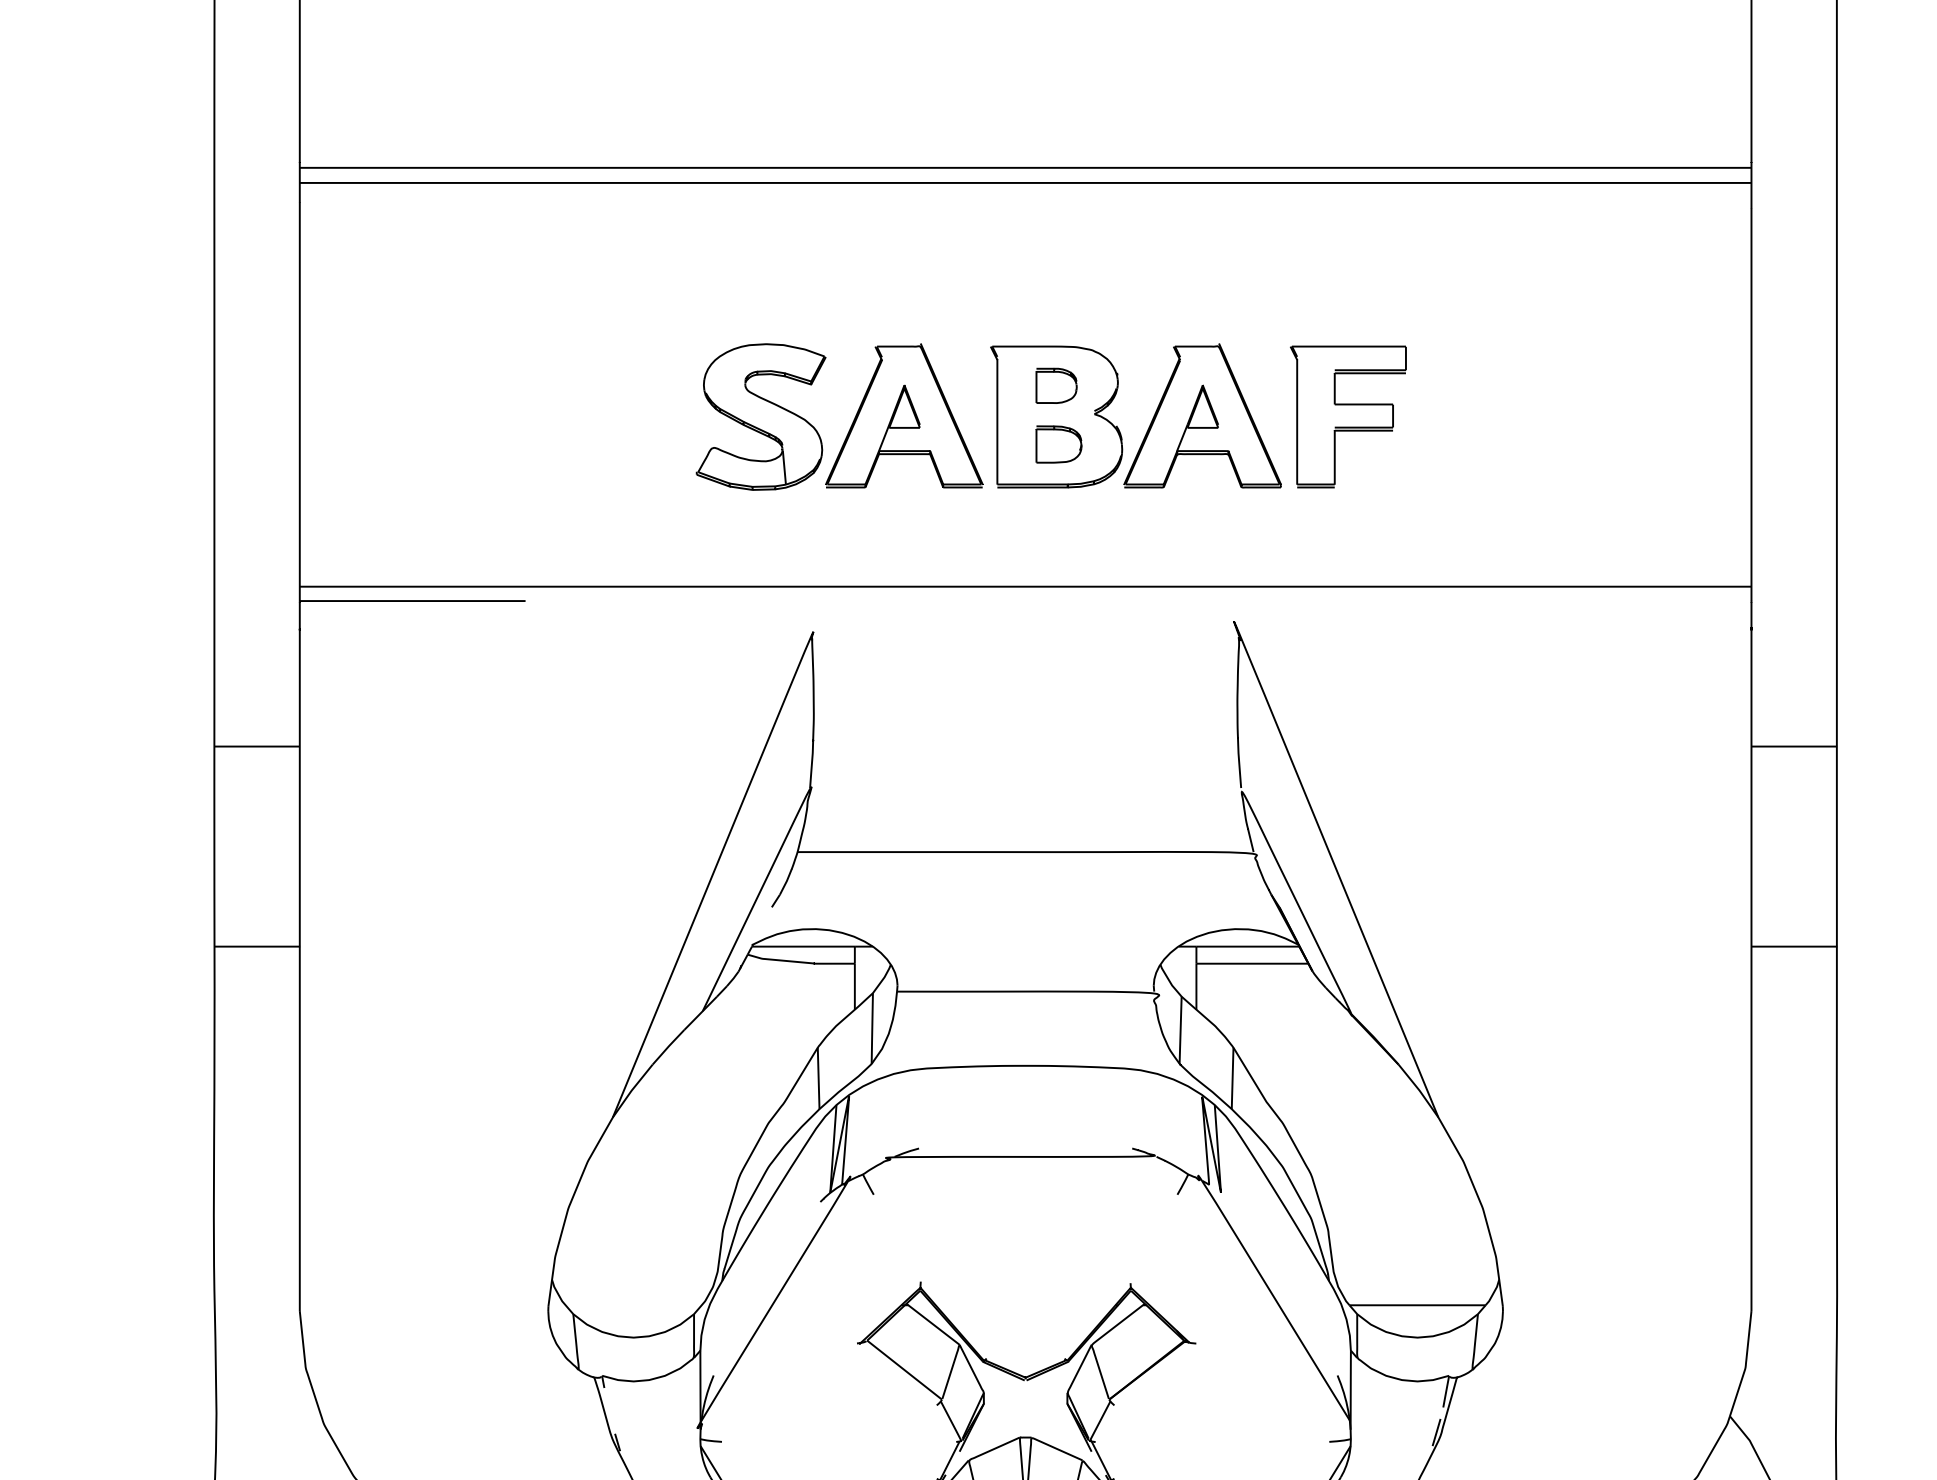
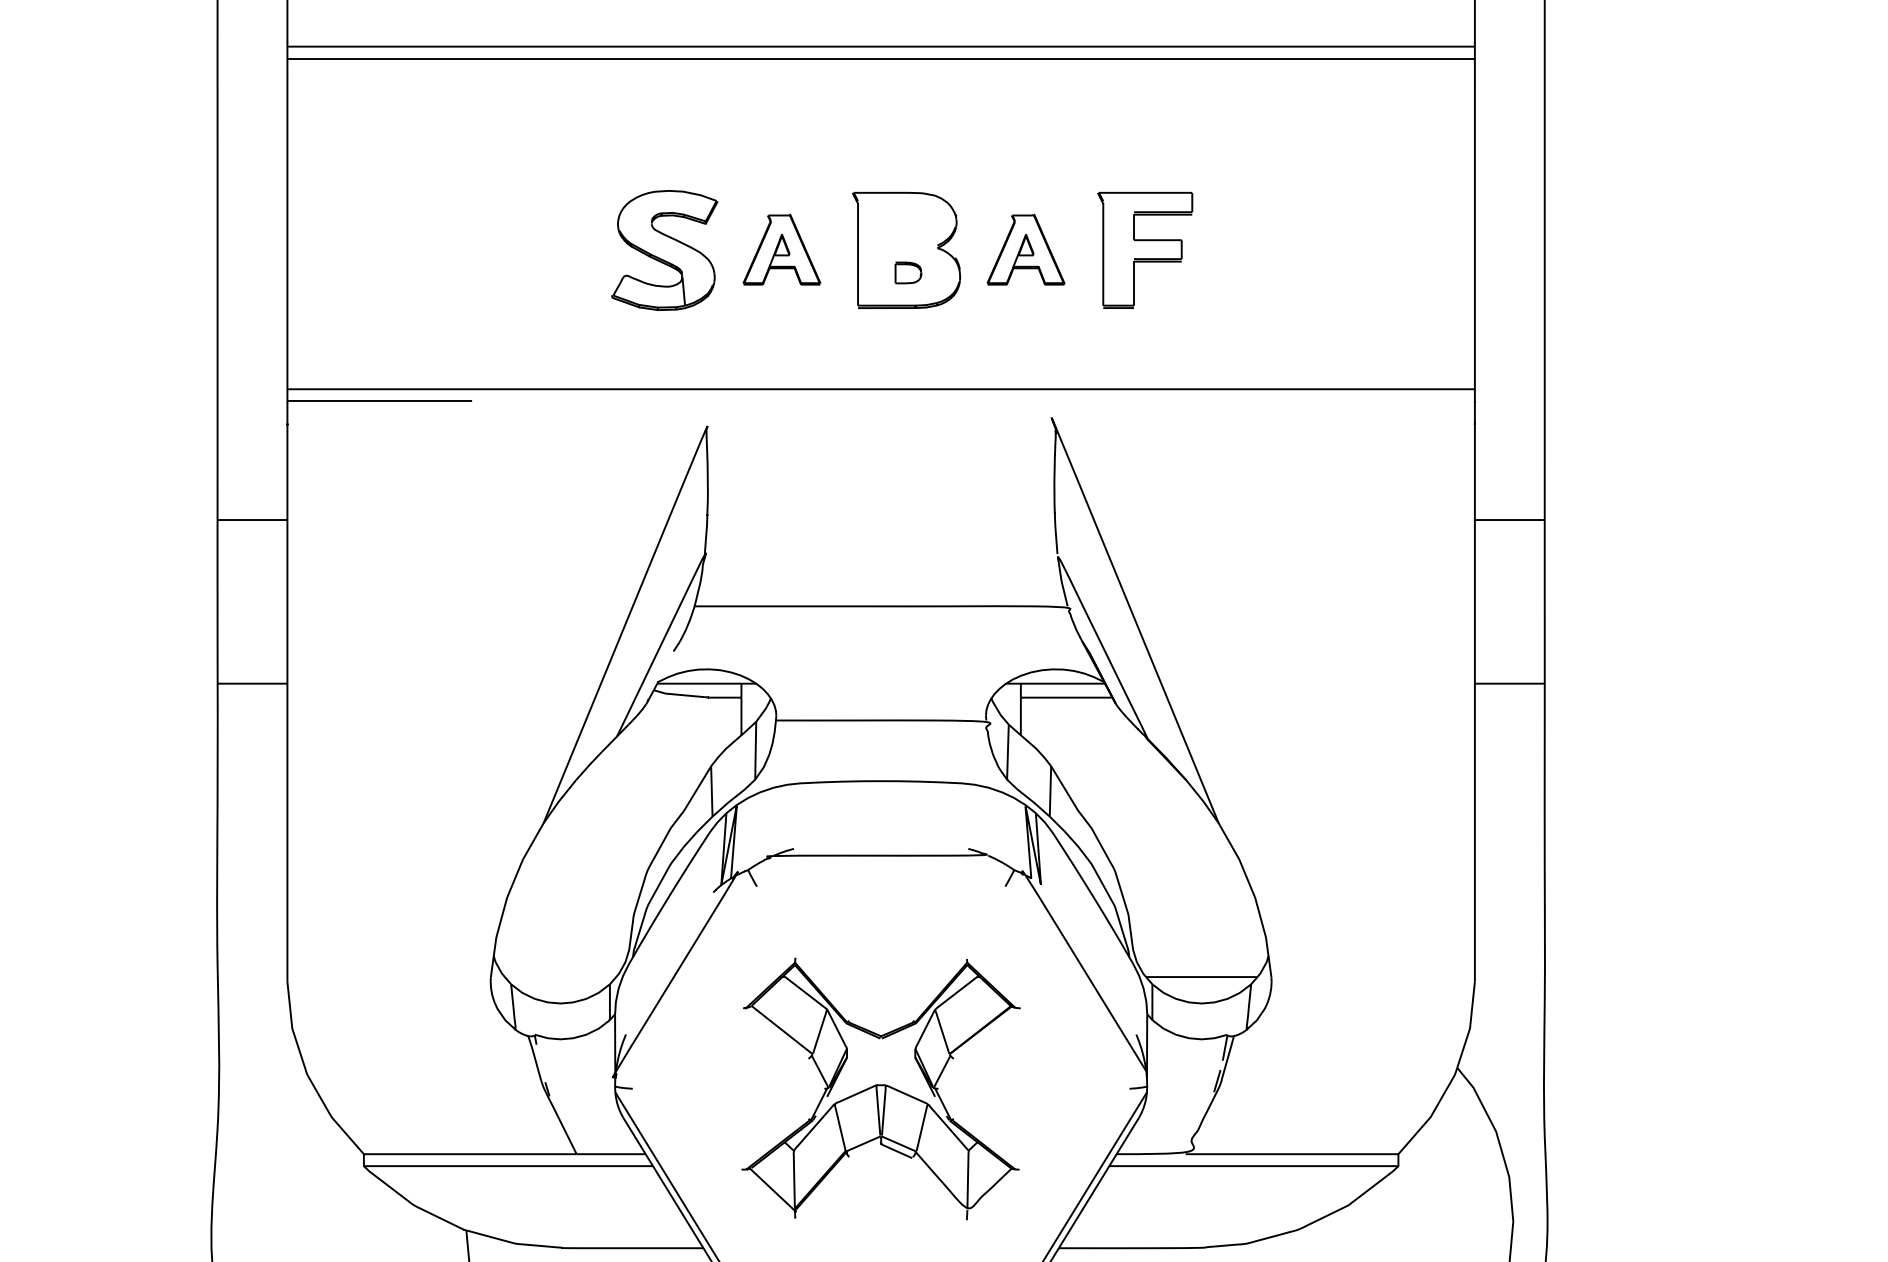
part: (1056, 385) -> (906, 224), removed
part: (903, 415) -> (781, 249), size x0.6
part: (1202, 415) -> (1025, 249), size x0.6
part: (1059, 443) -> (908, 272), size x0.7

